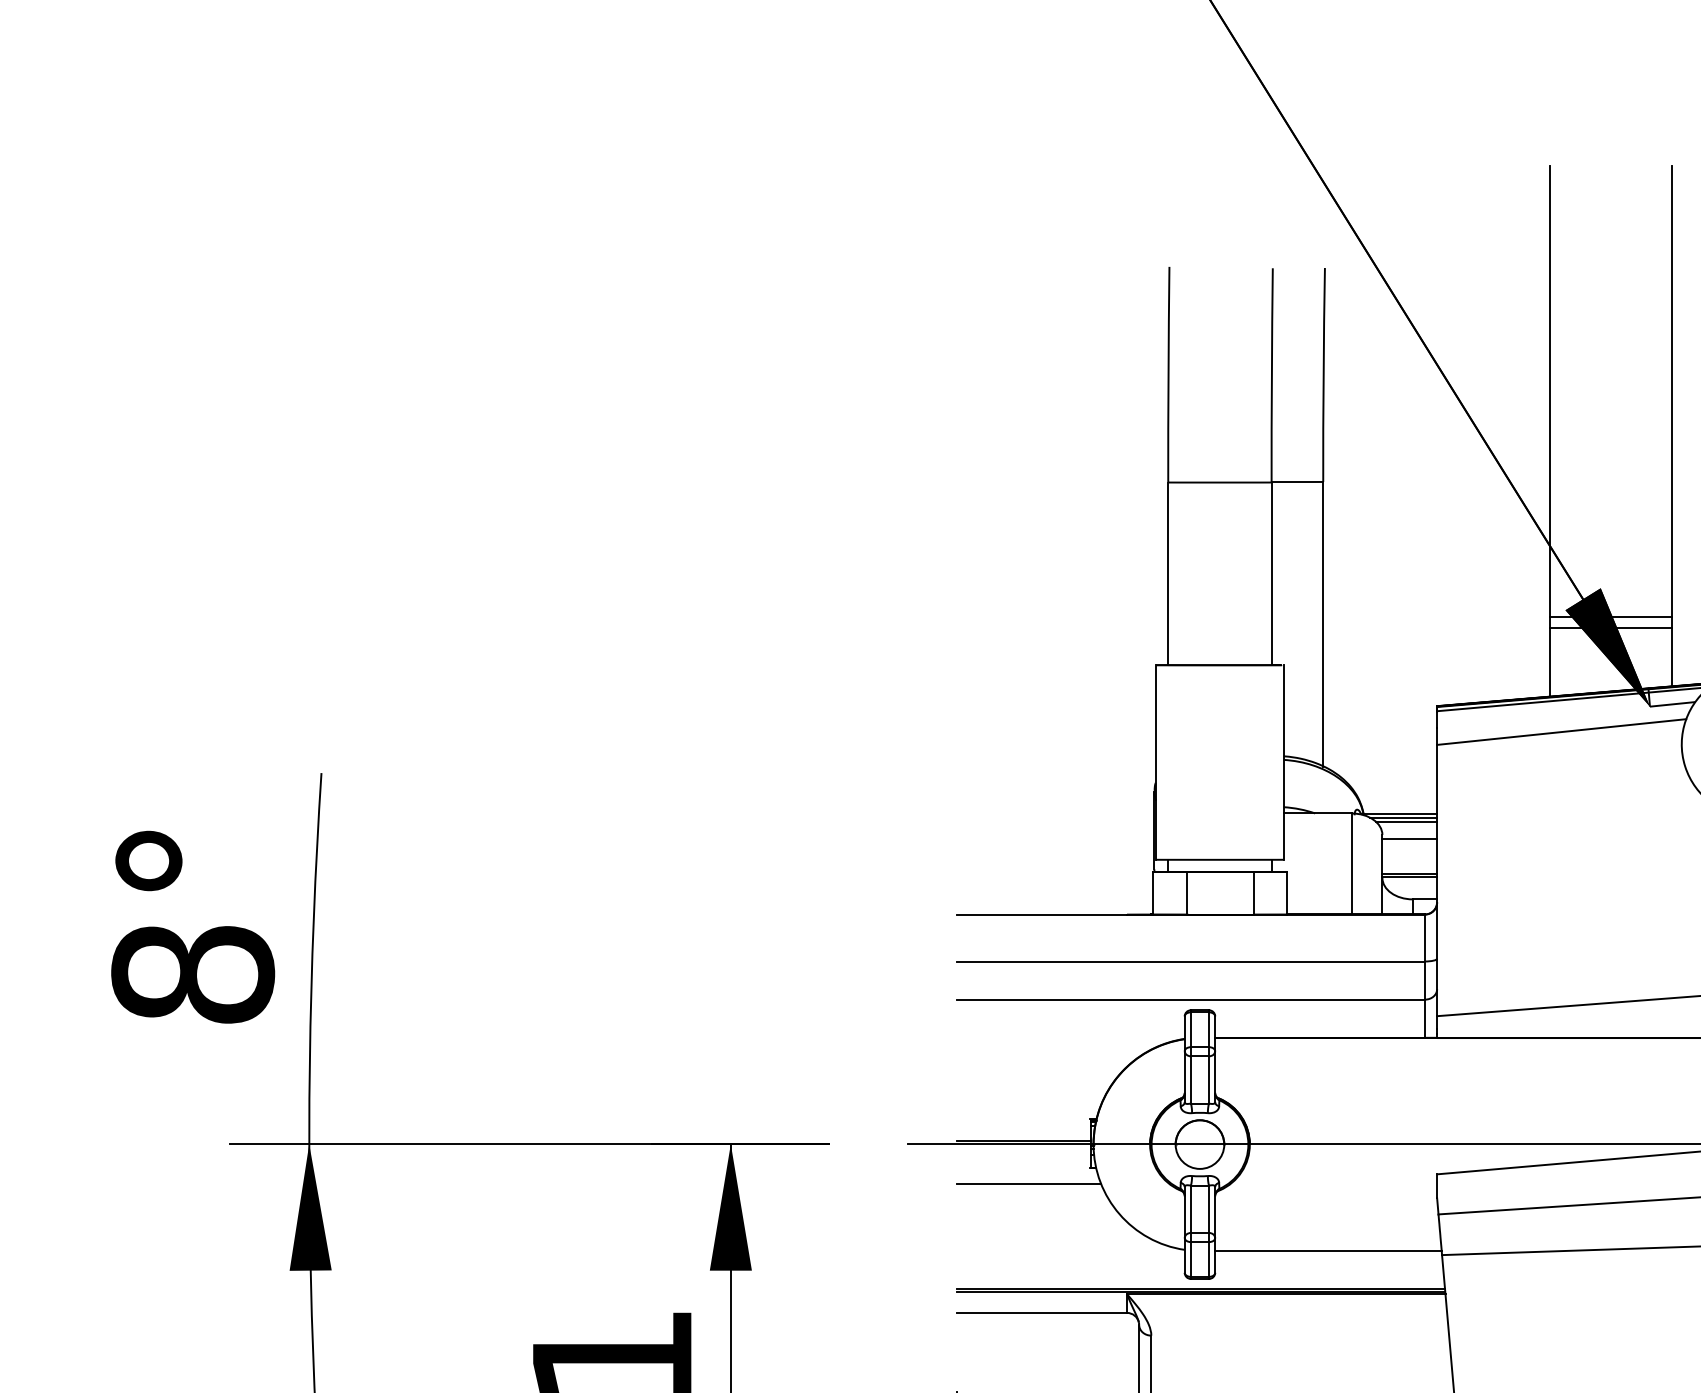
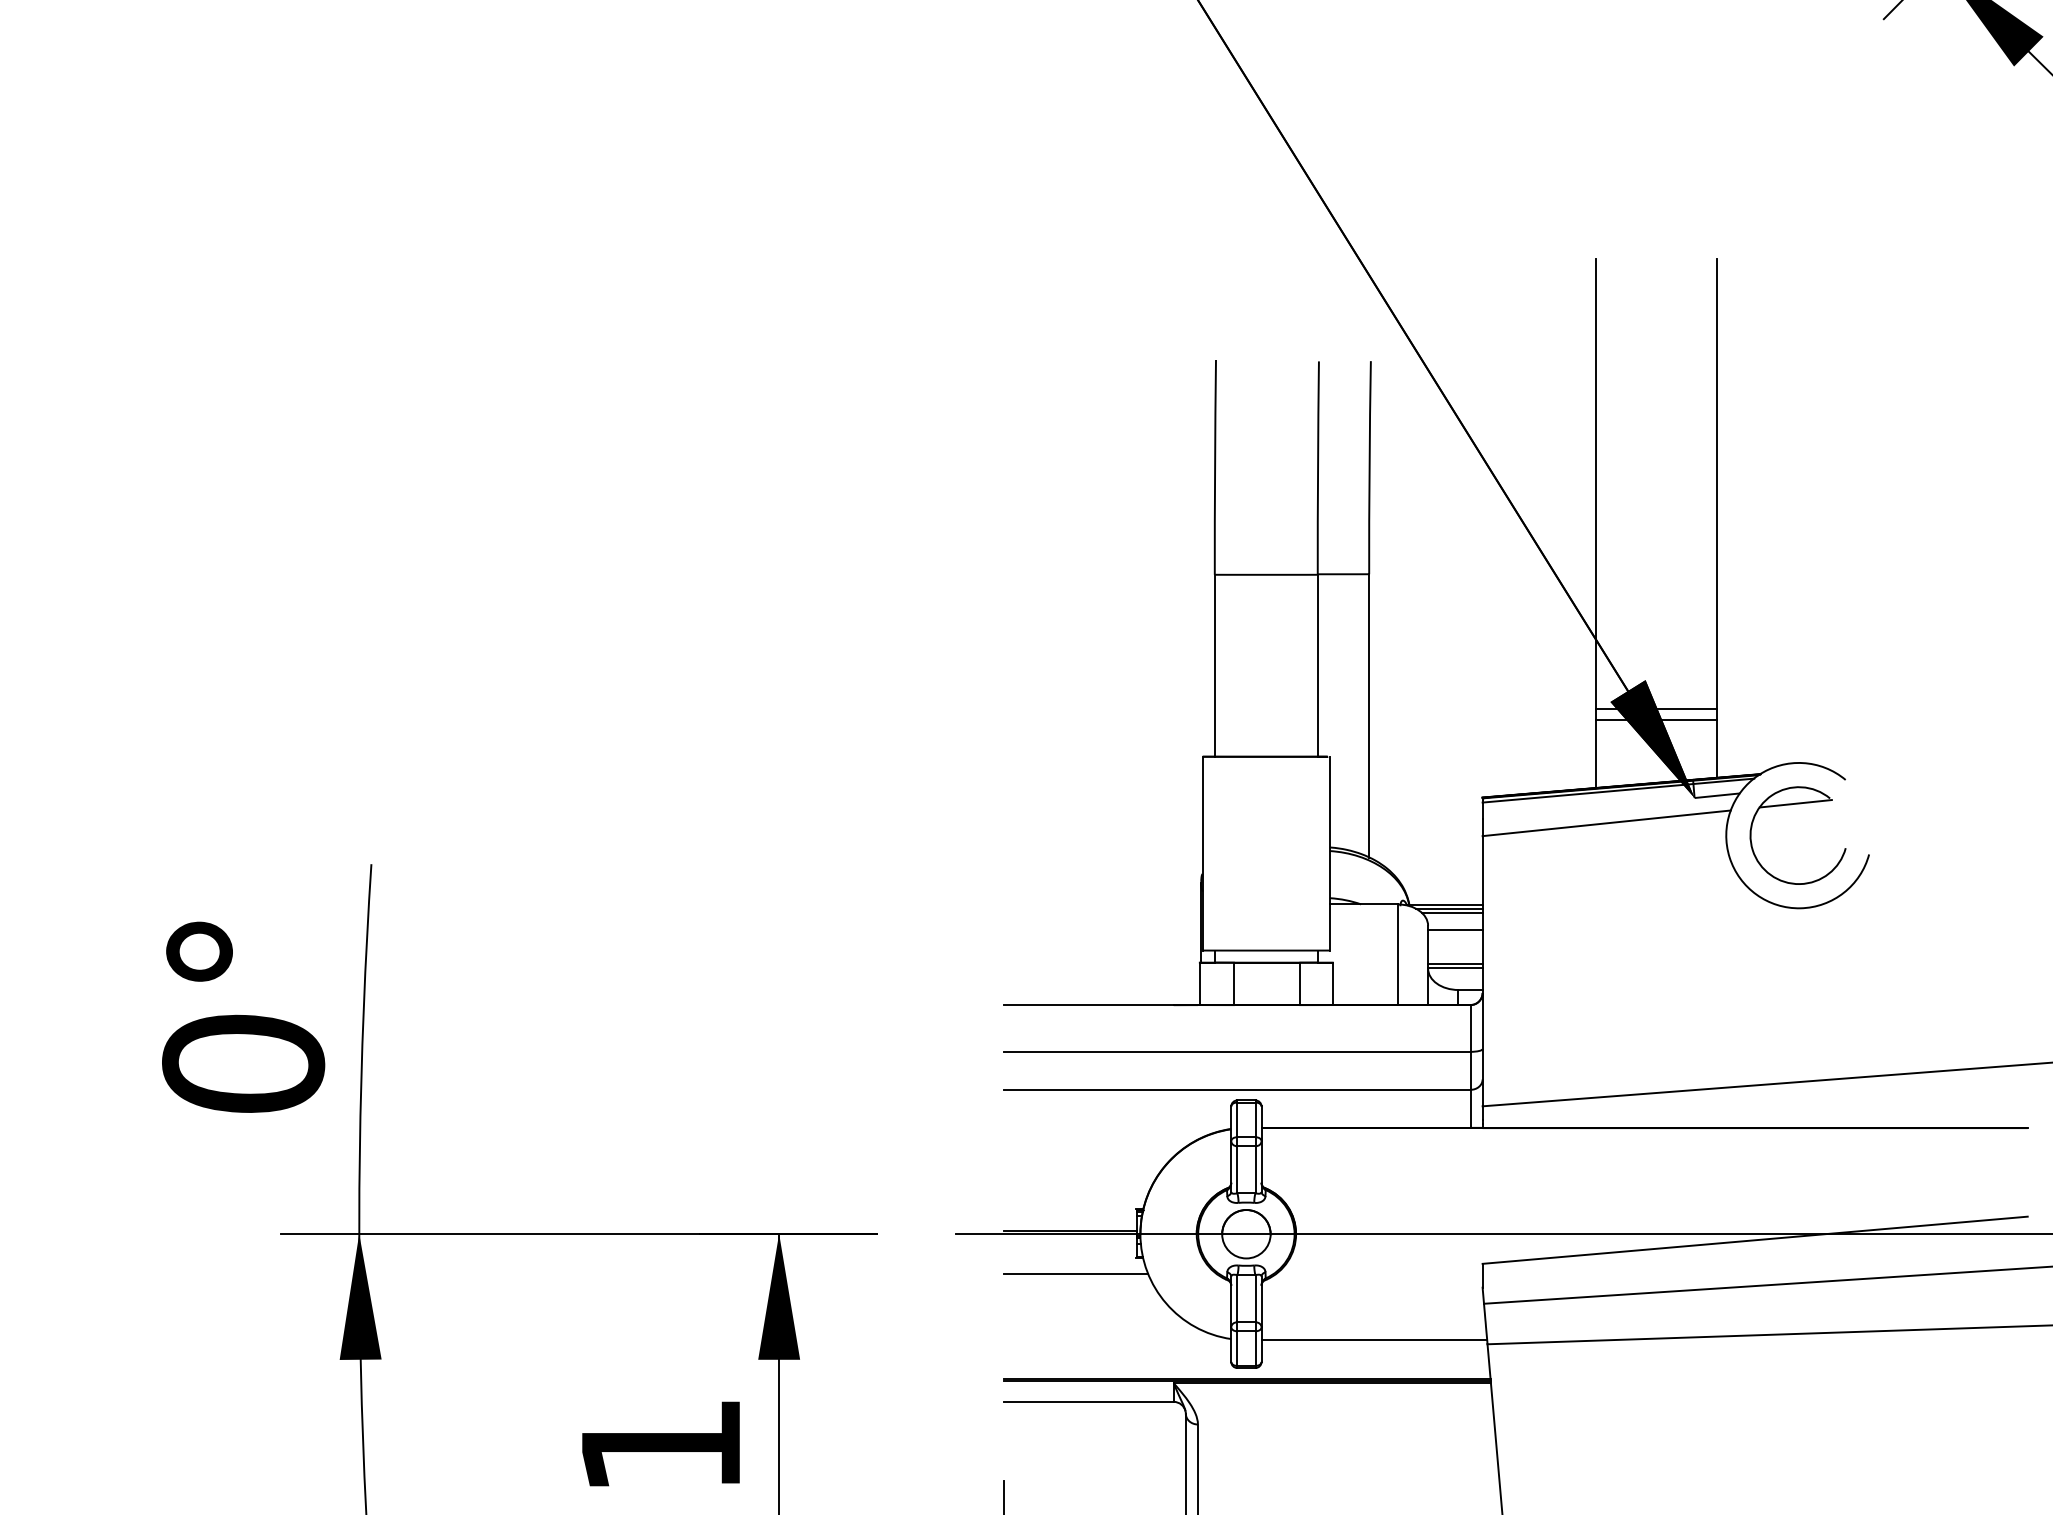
text: (193, 973) -> (243, 1063), 8° -> 0°

